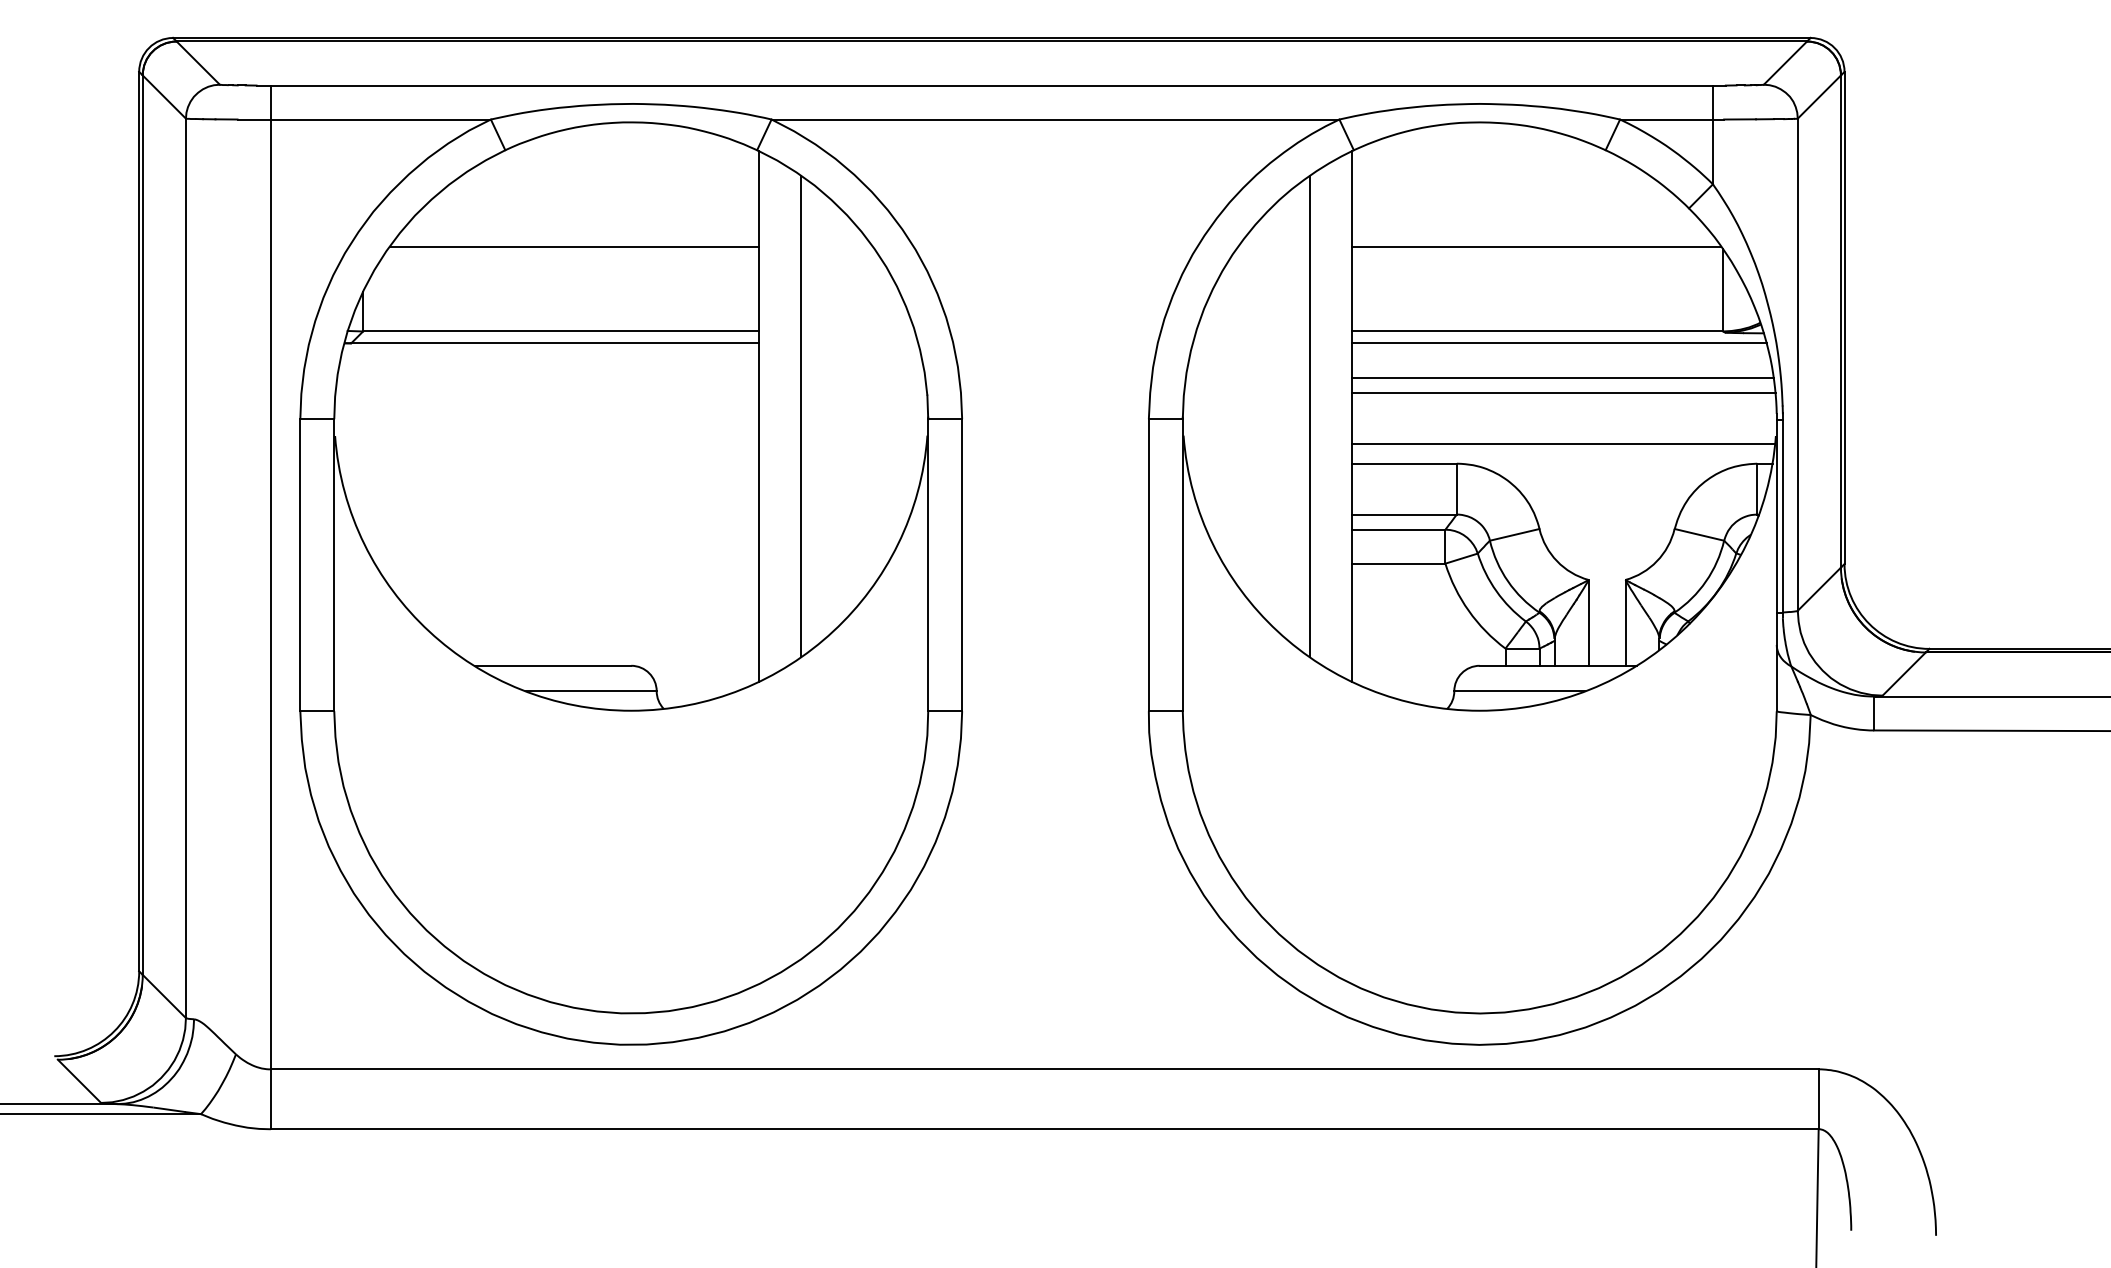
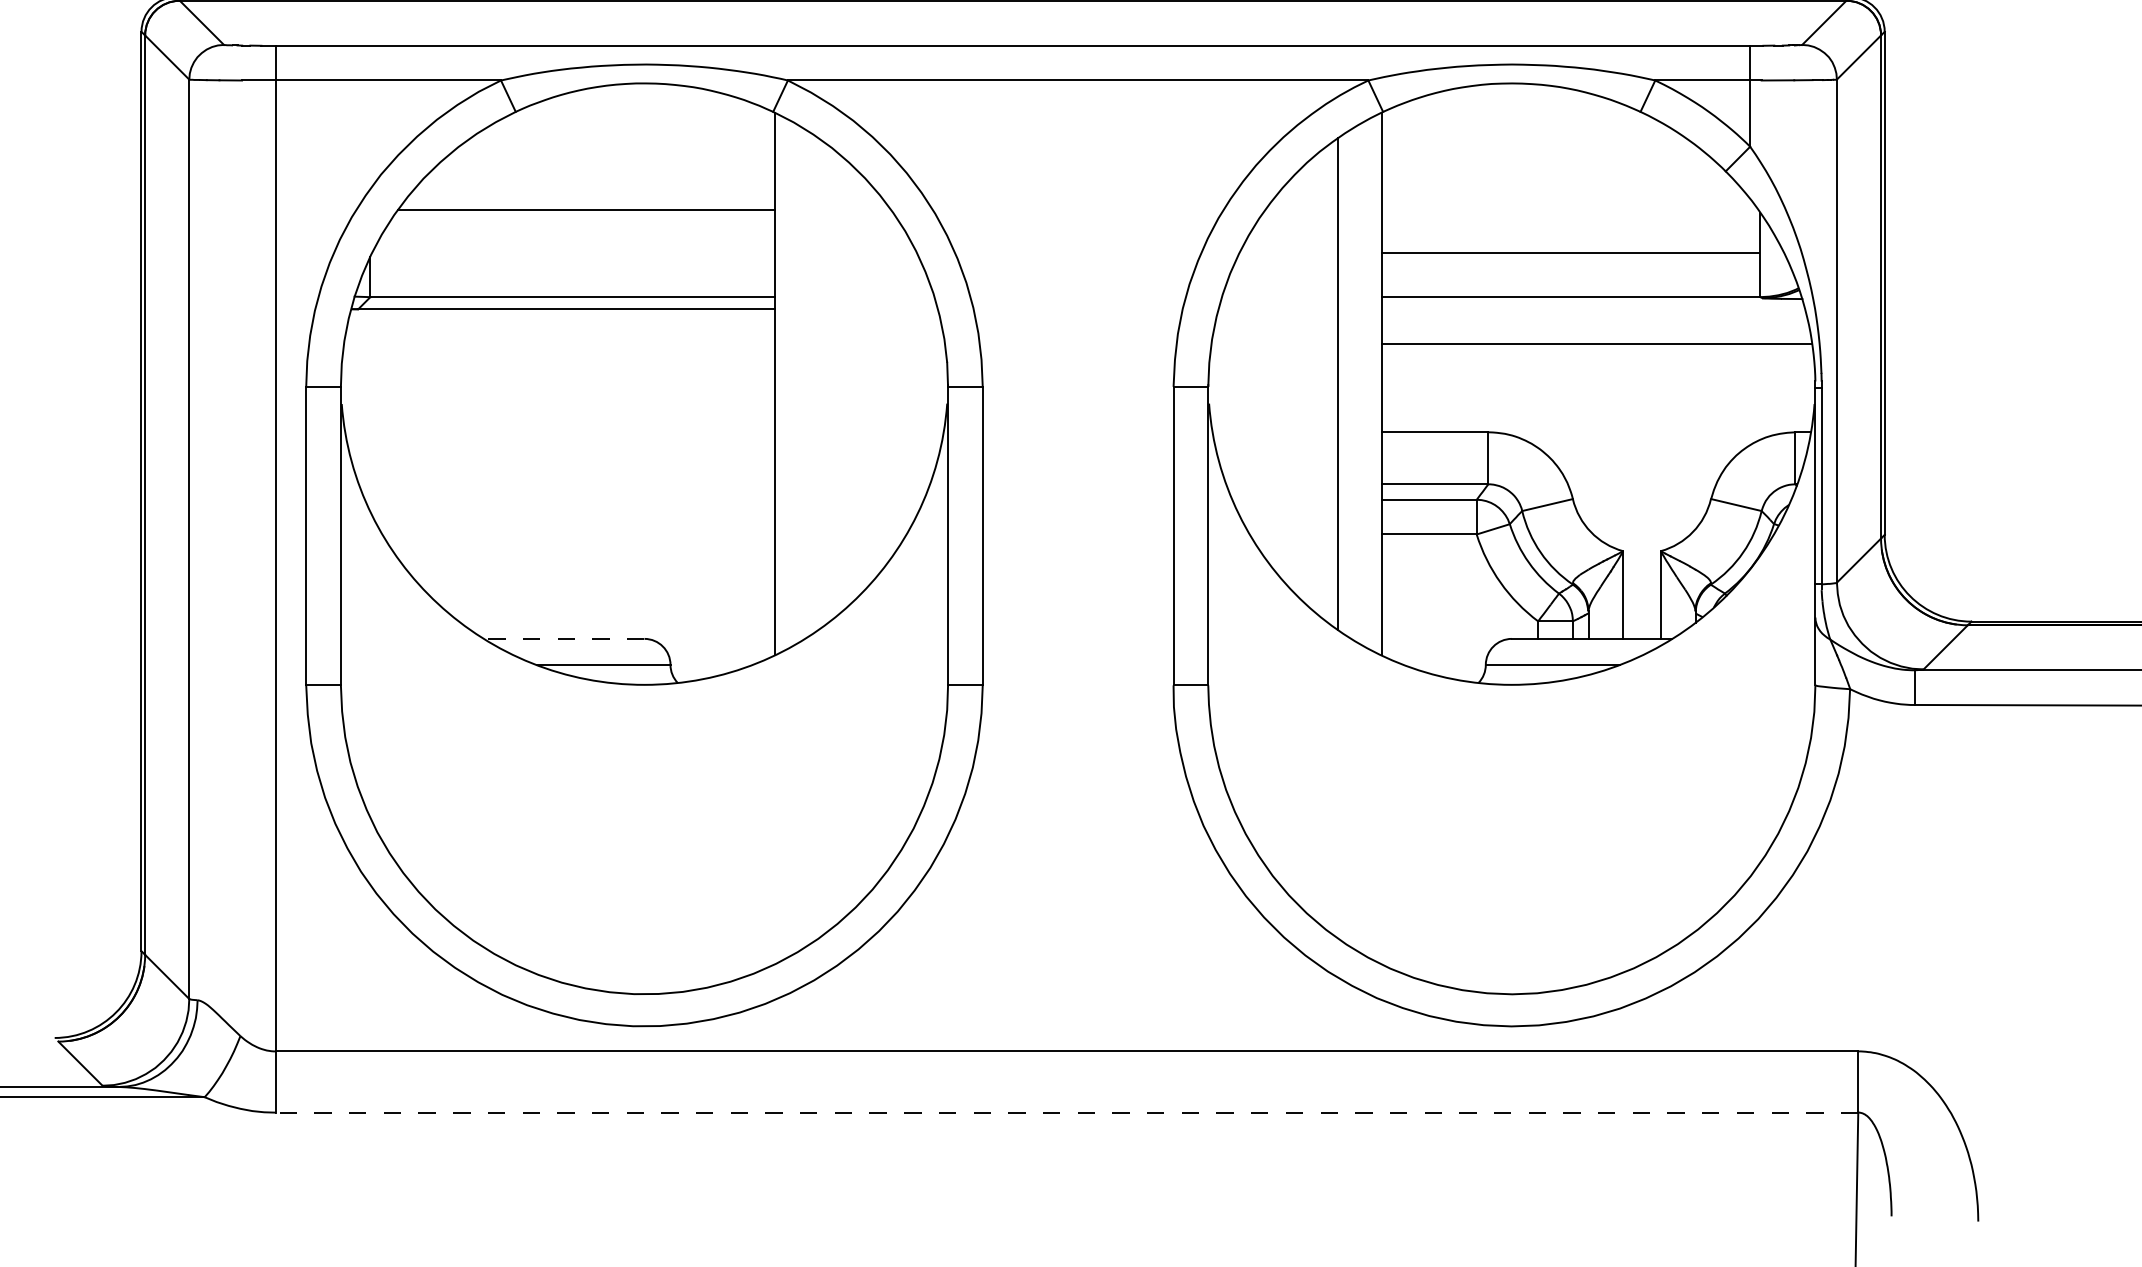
line: (1536, 246) -> (1569, 253), moved
line: (1559, 343) -> (1593, 309), removed
line: (1563, 392) -> (1597, 359), removed
line: (800, 416) -> (817, 384), removed
line: (1563, 443) -> (1597, 411), removed
line: (552, 665) -> (563, 638), solid -> dashed
line: (1044, 1129) -> (1066, 1112), solid -> dashed

